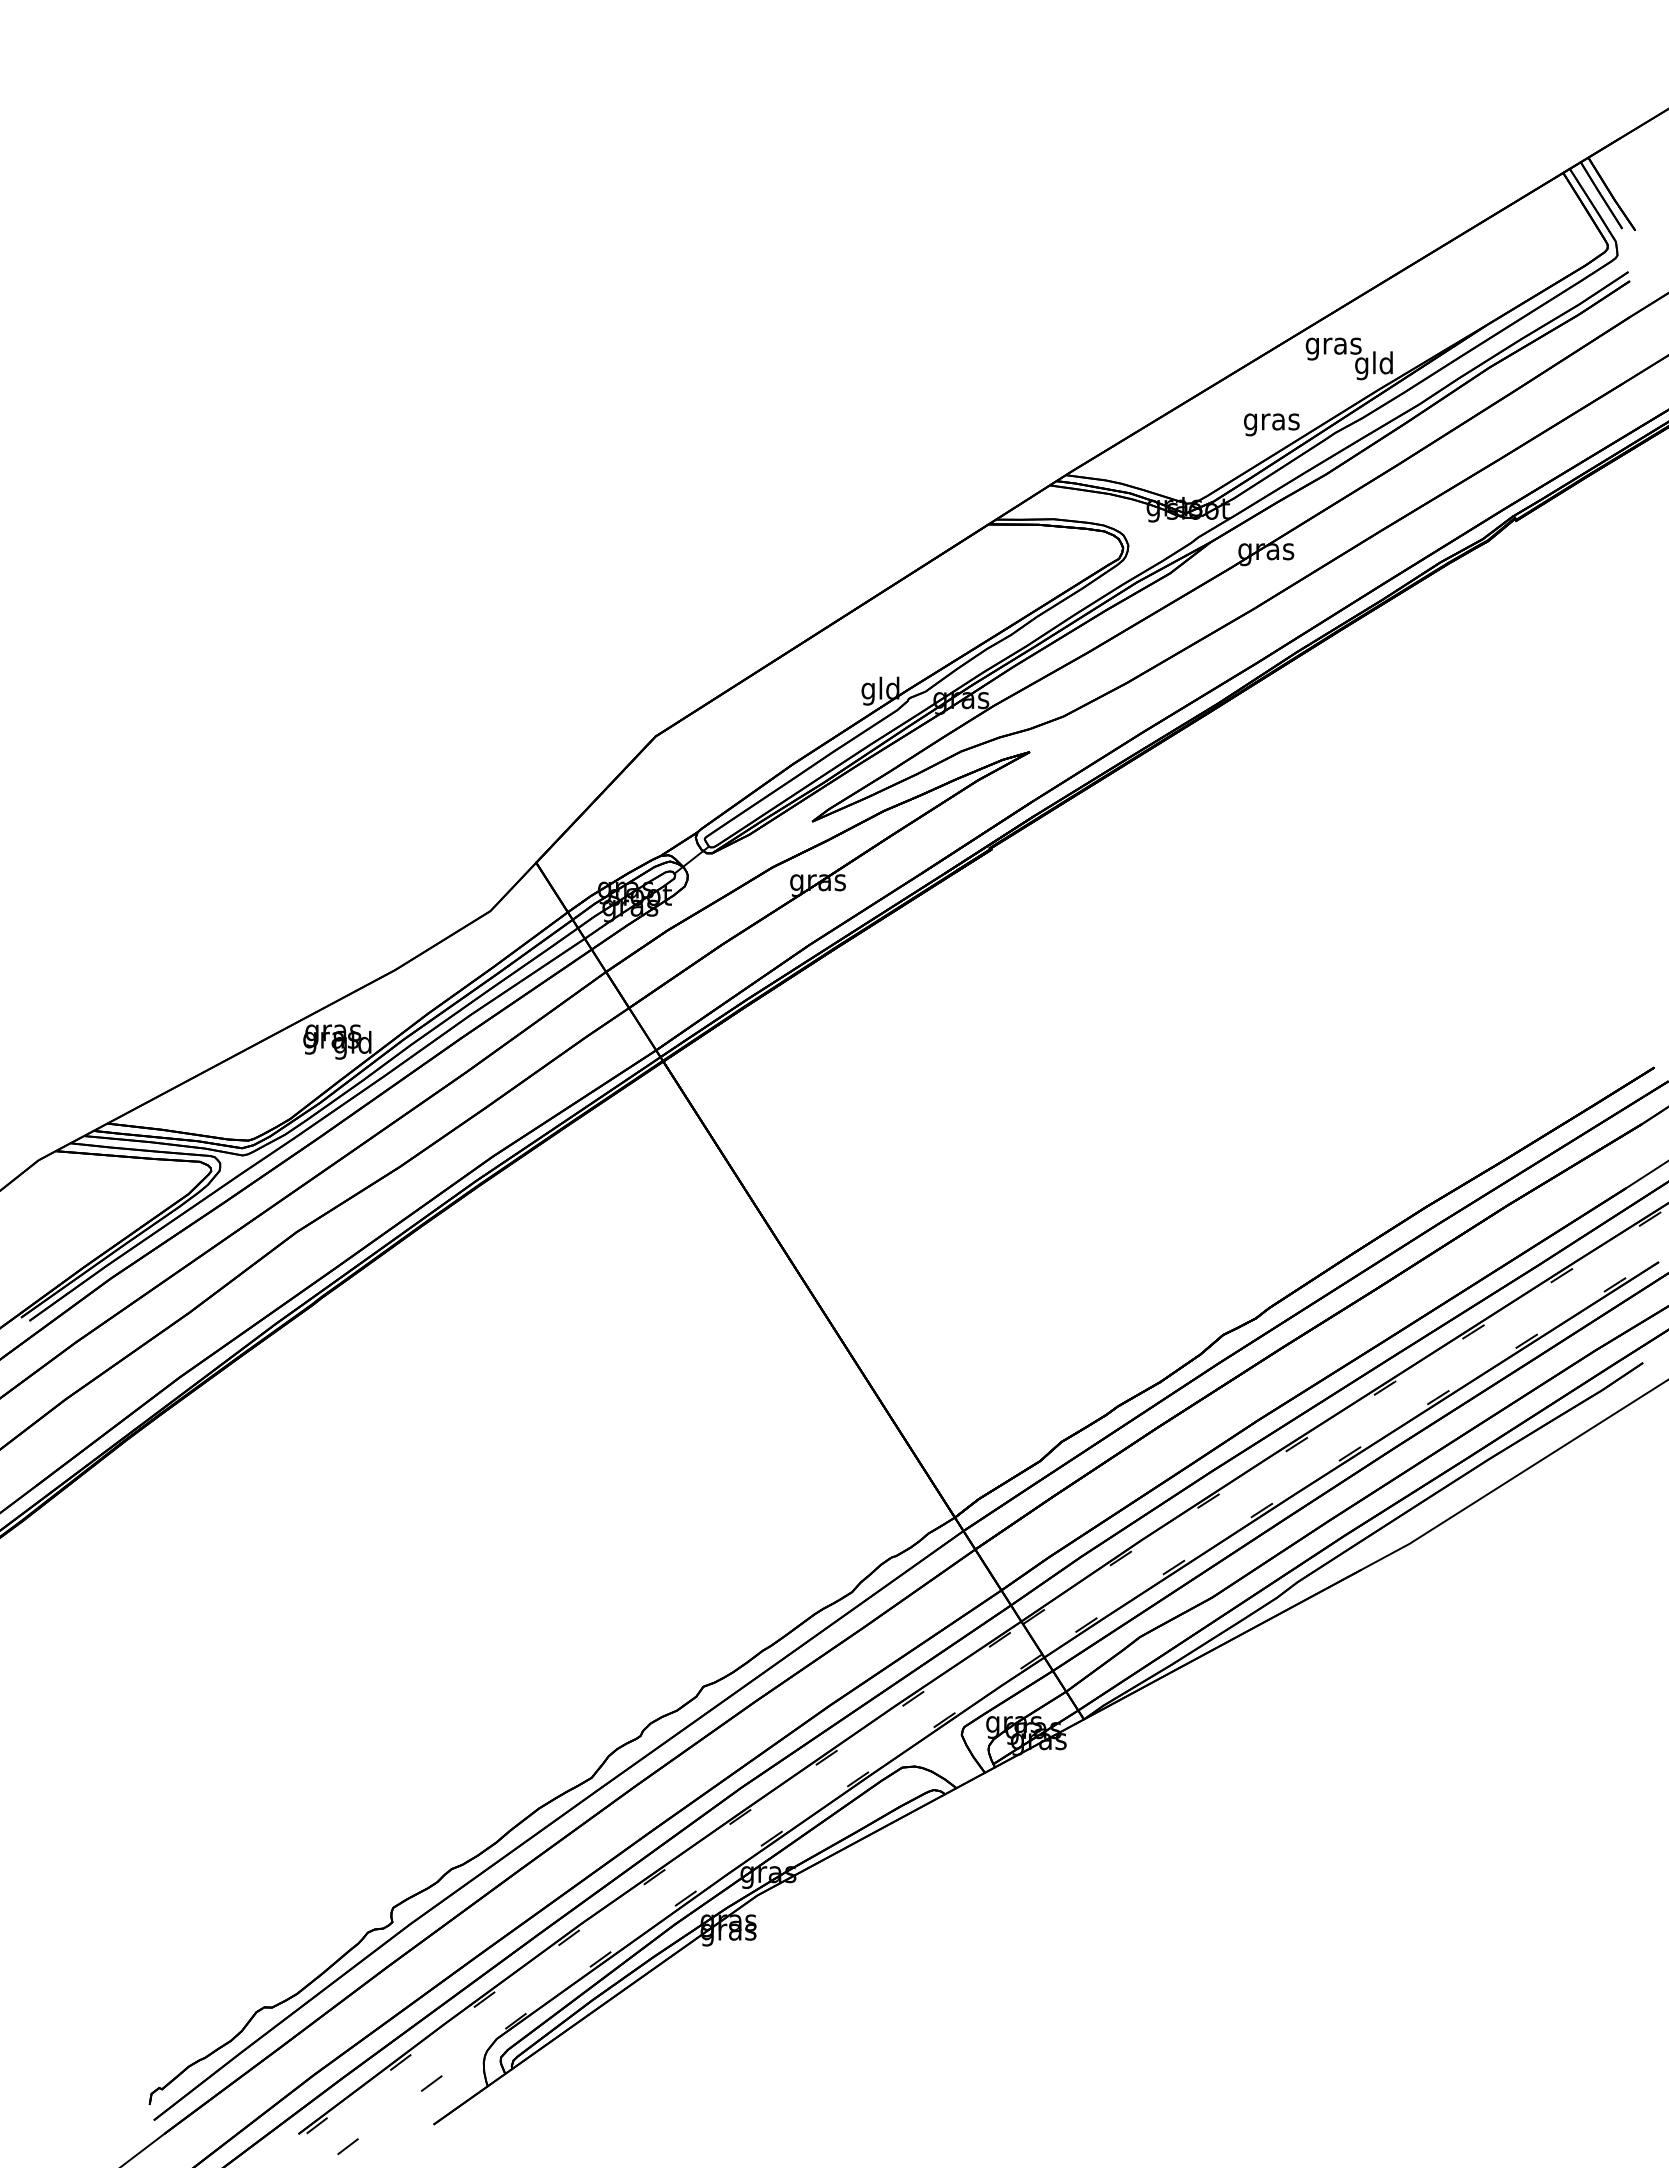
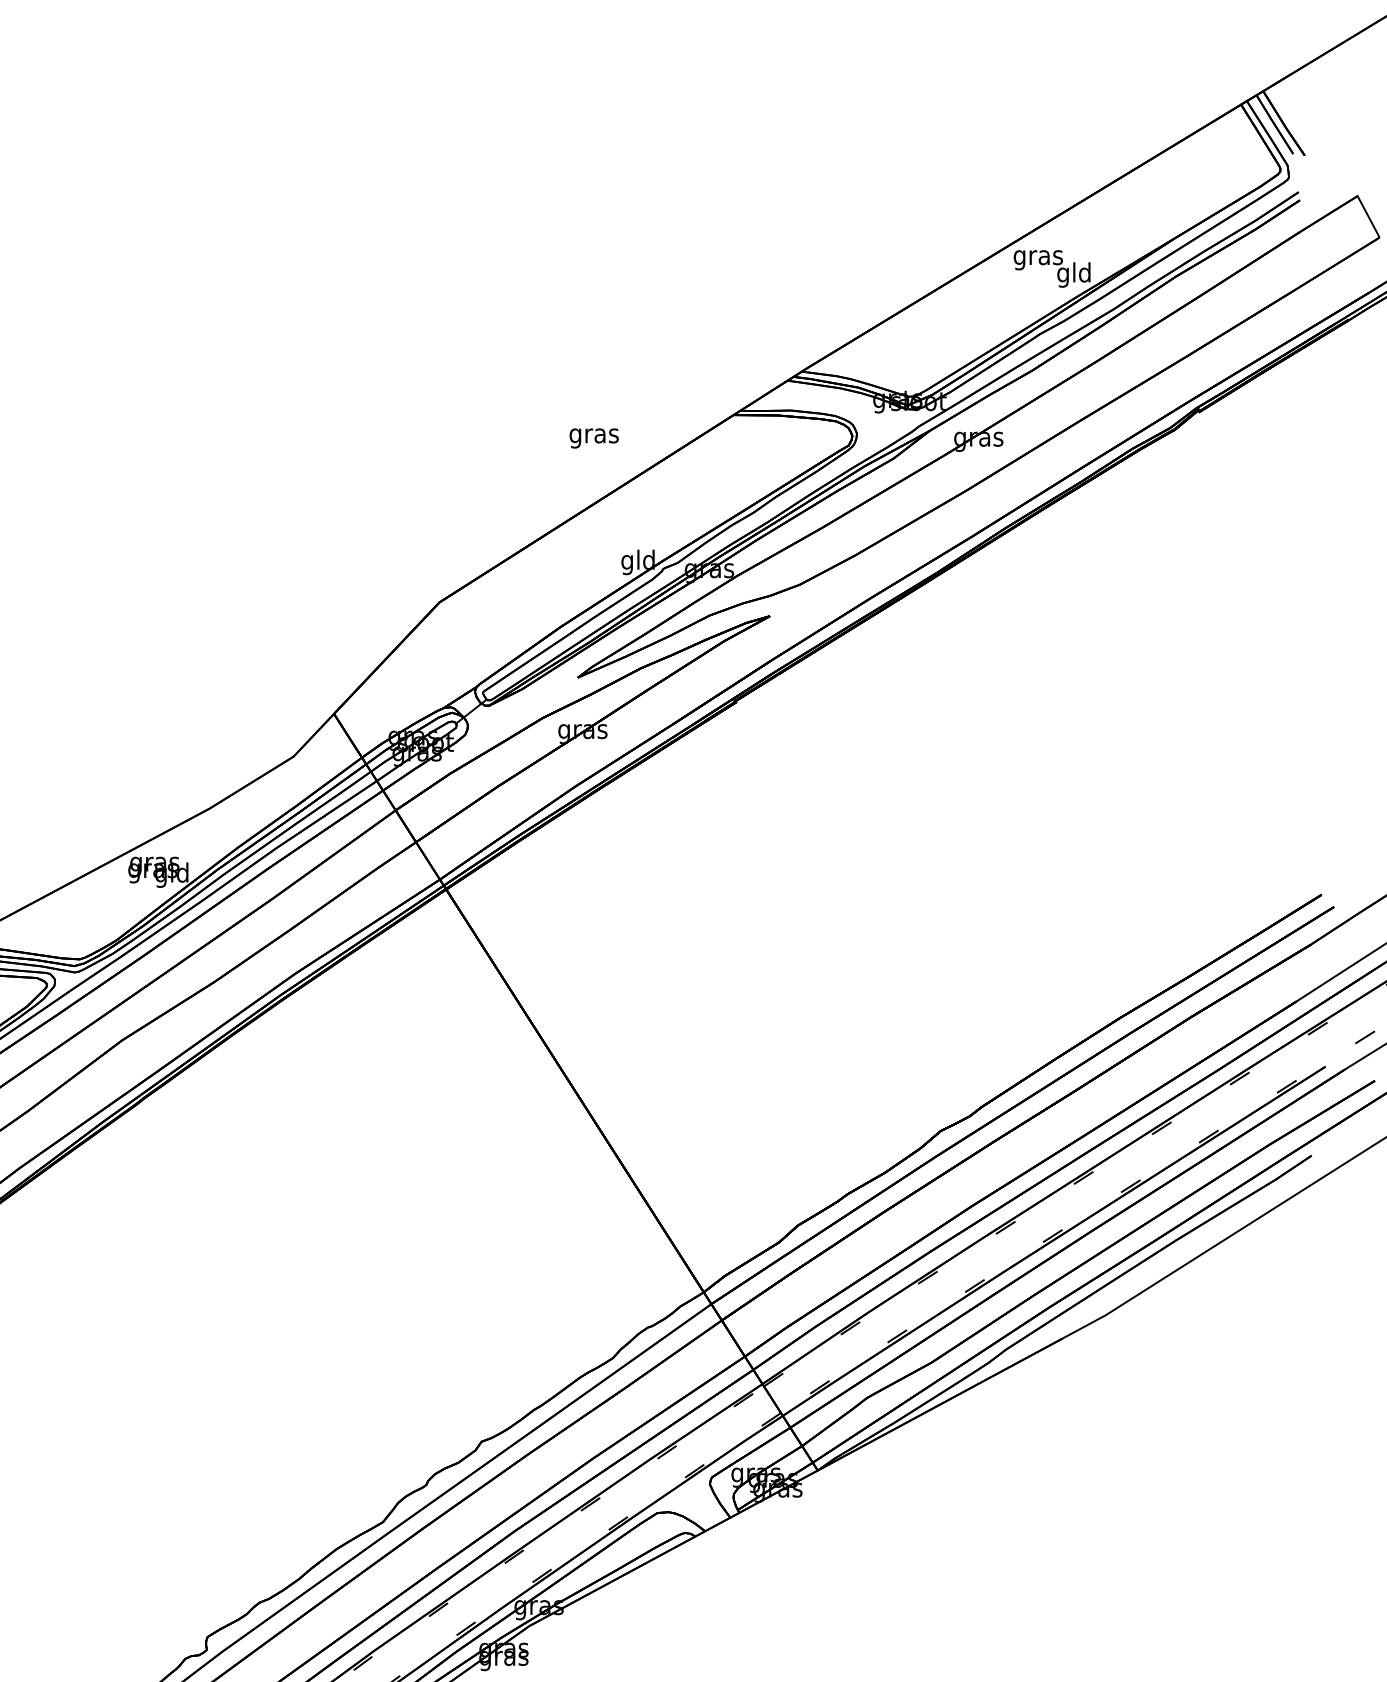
text: (1271, 424) -> (593, 438), moved

